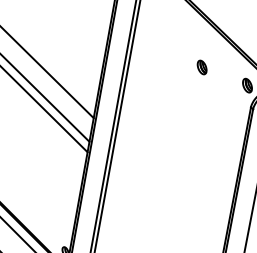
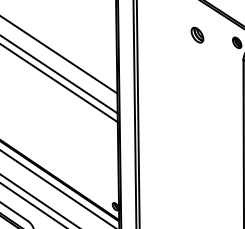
part: (202, 67) -> (197, 35), size x1.4

